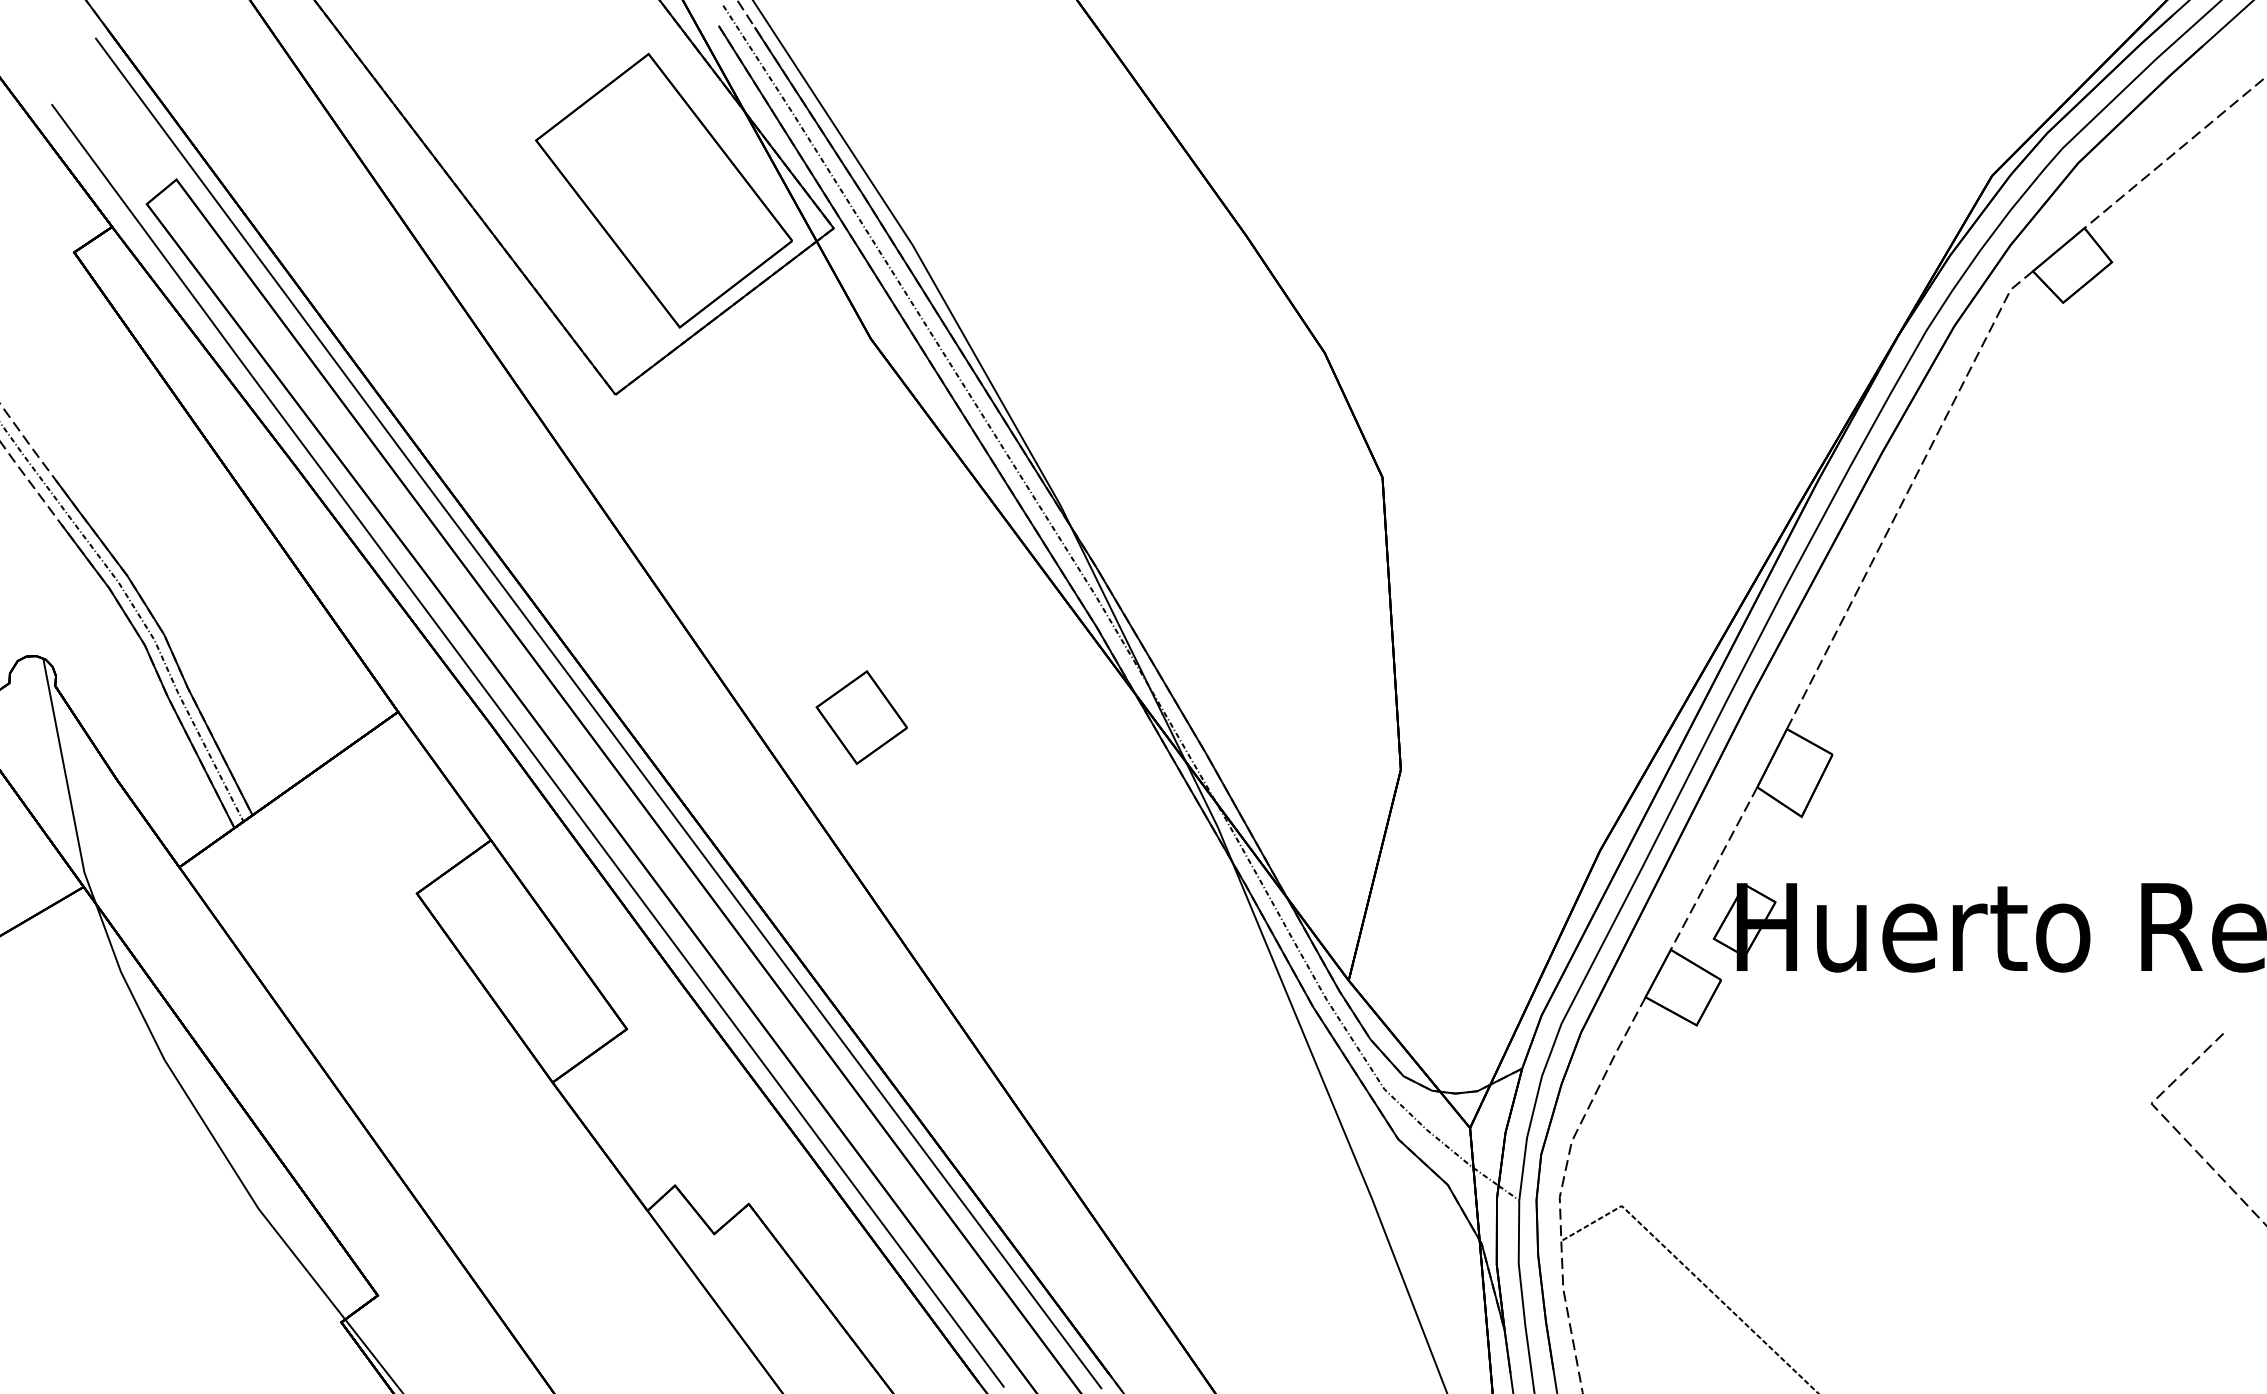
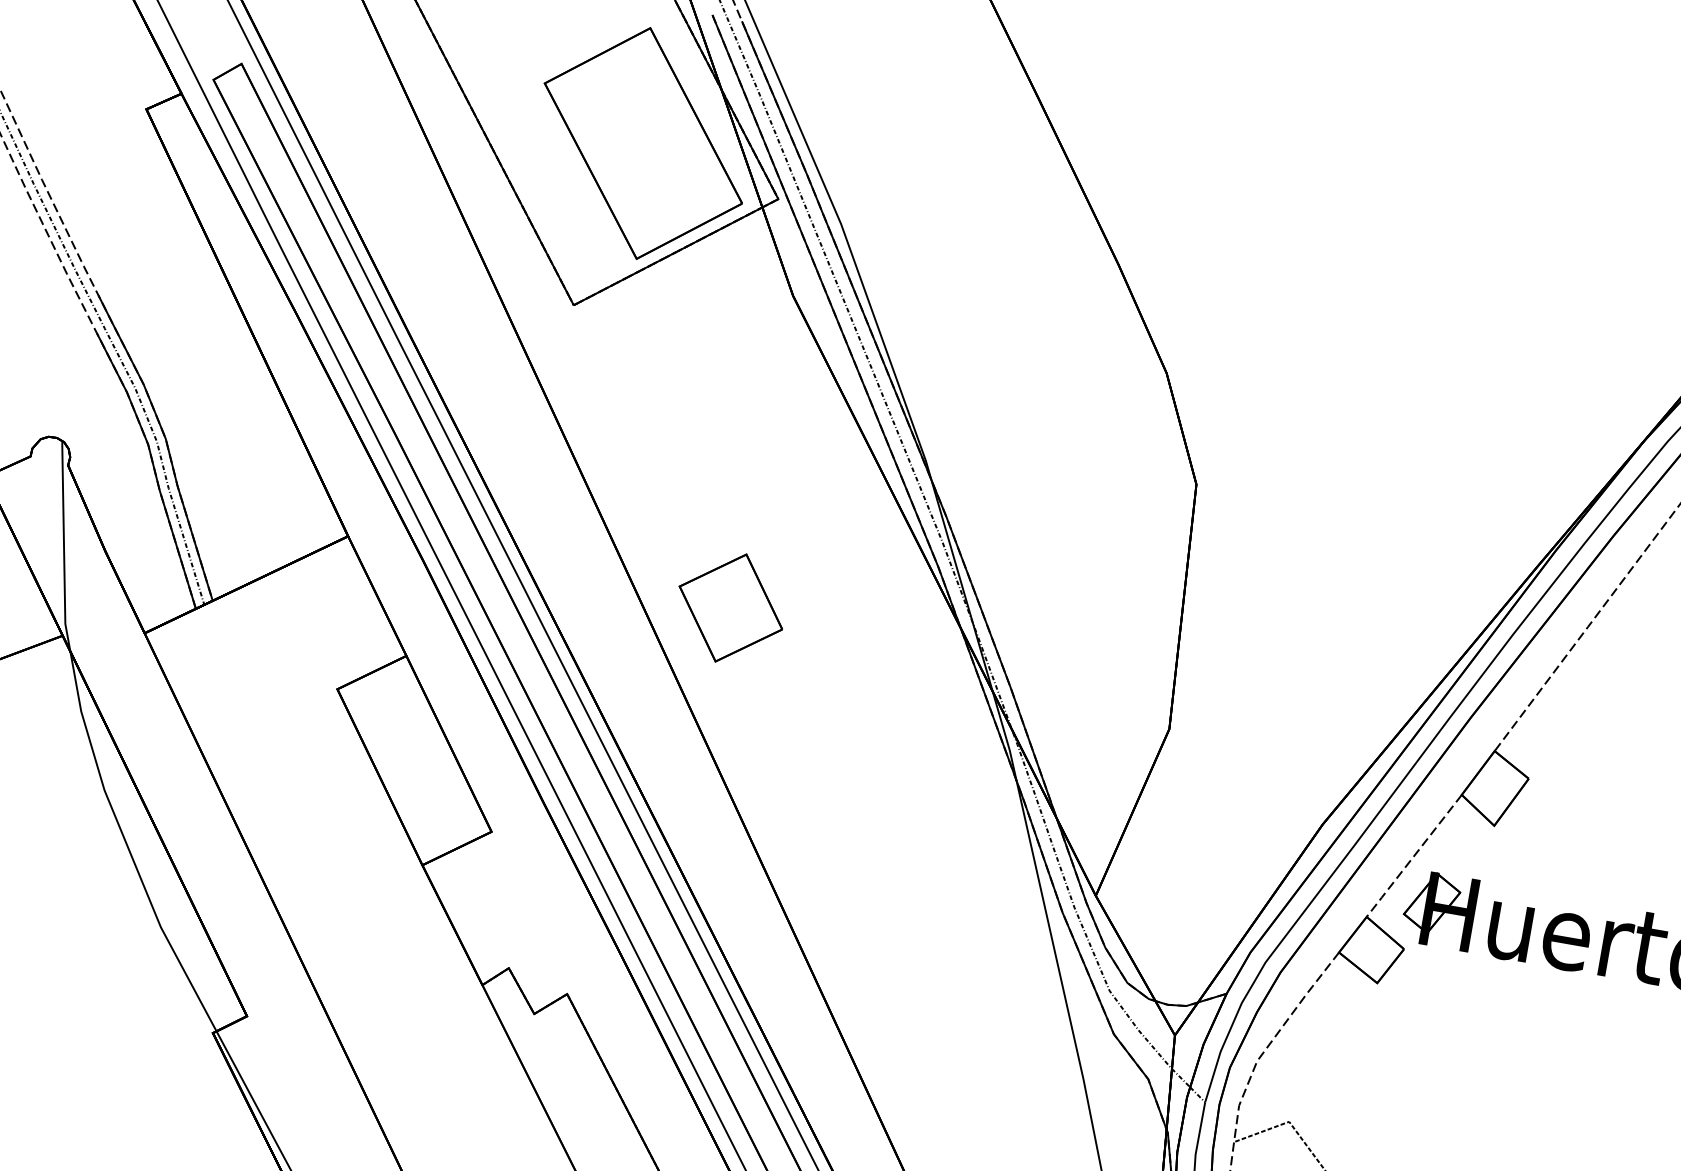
part: (861, 717) -> (730, 607), size x1.43

